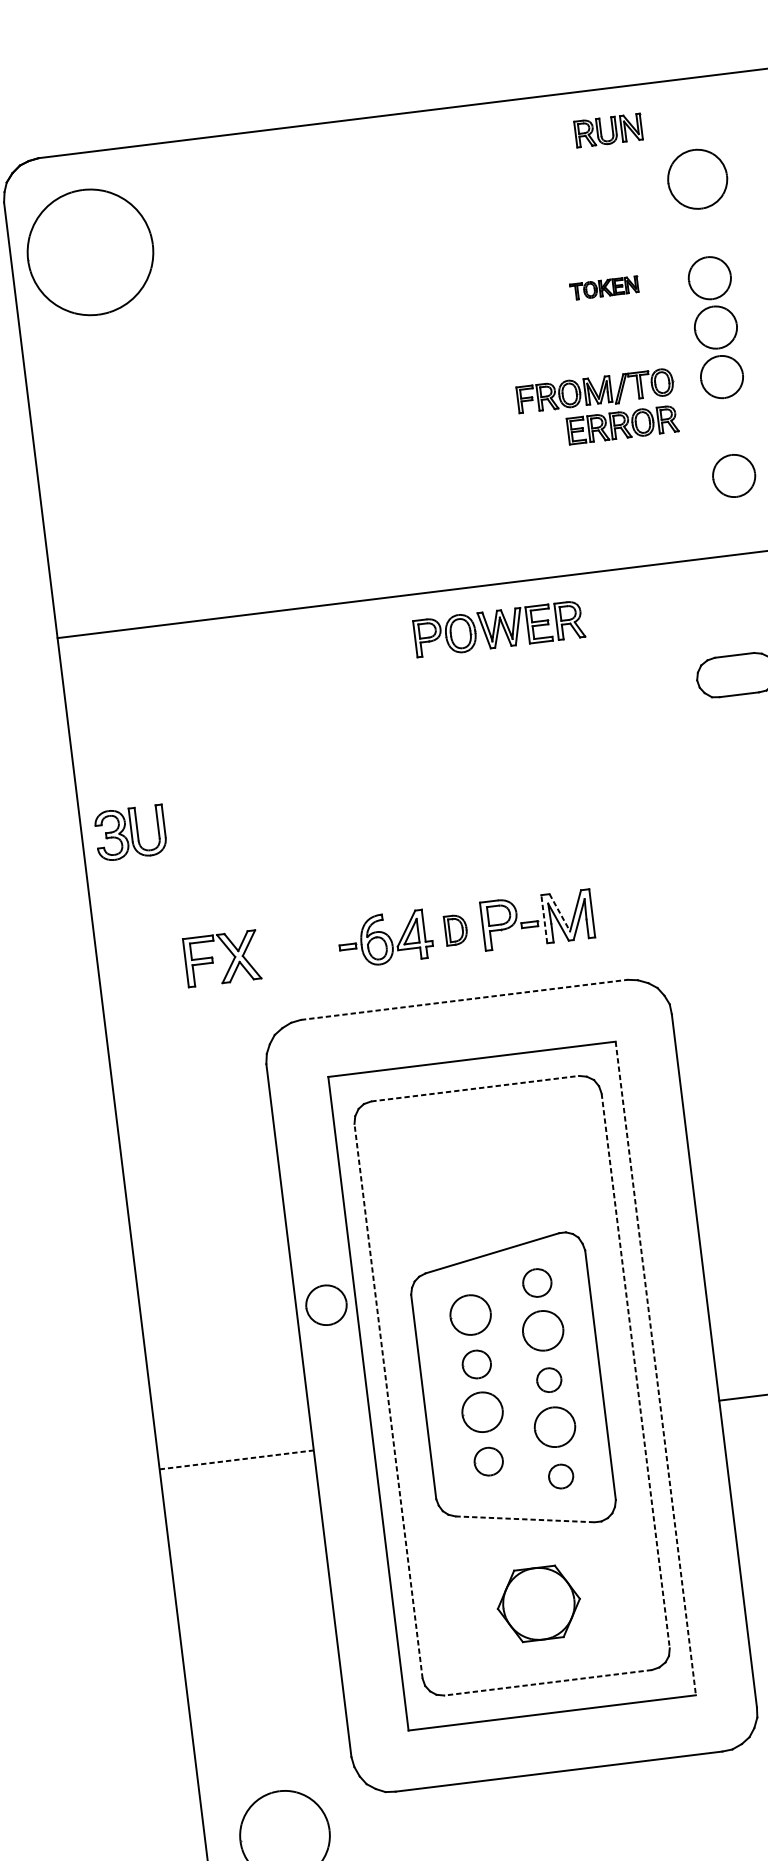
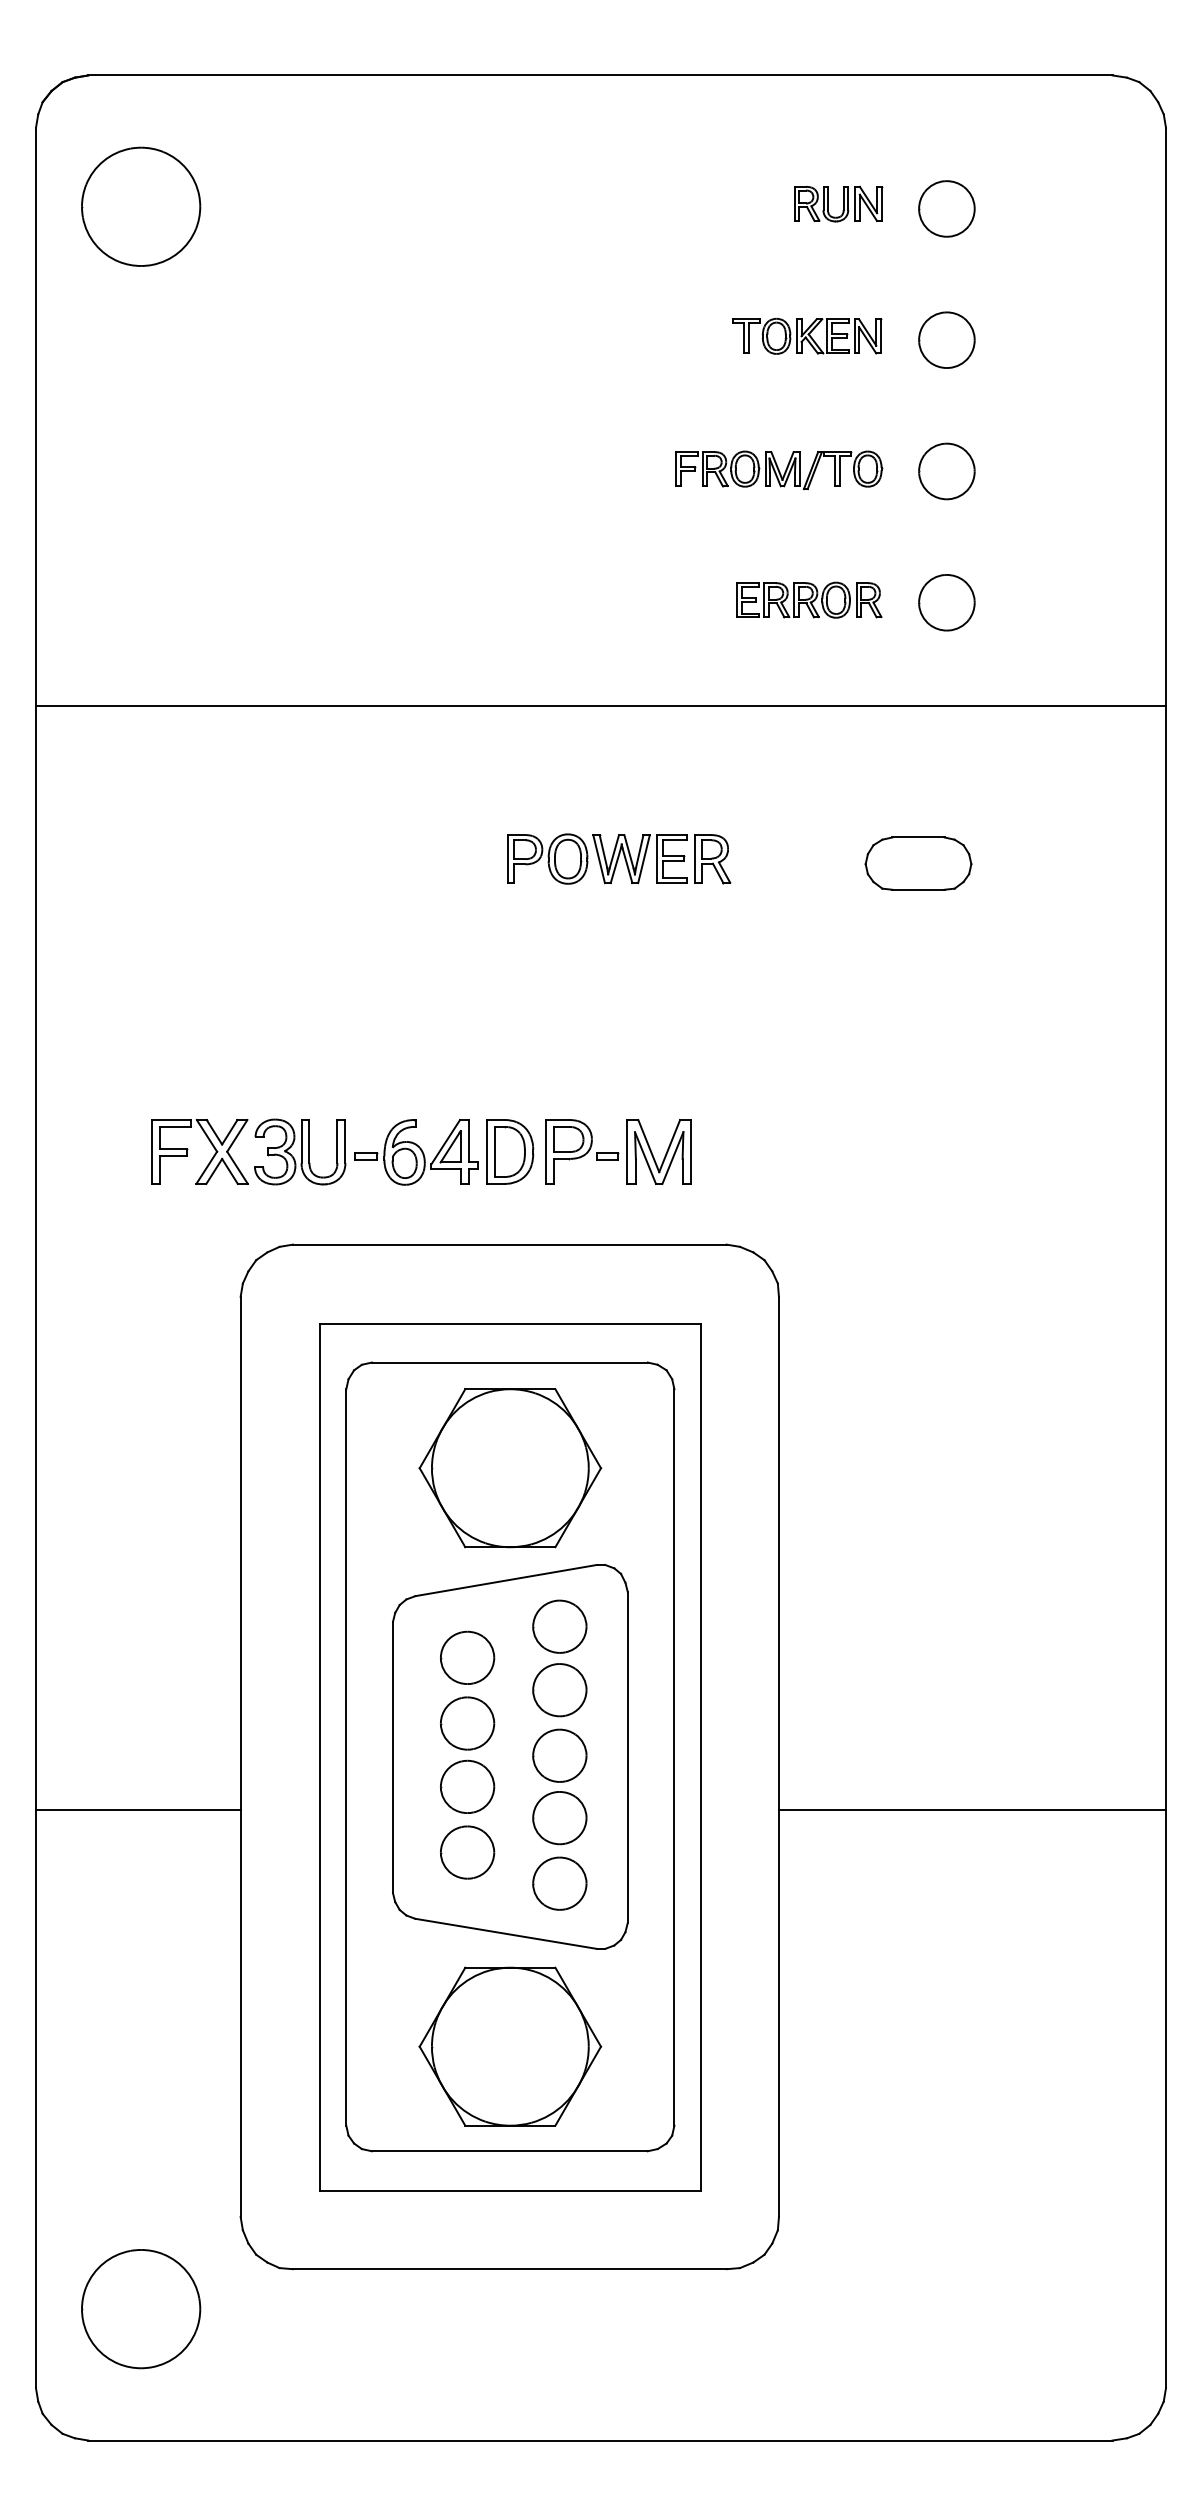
part: (608, 130) -> (838, 203), moved
part: (697, 179) -> (946, 208), size x0.71
part: (90, 251) -> (141, 206), size x0.71
part: (604, 288) -> (807, 336), size x1.67
part: (715, 327) -> (946, 405), removed
part: (622, 424) -> (809, 599), moved
part: (499, 628) -> (619, 858), moved
part: (130, 832) -> (300, 1151), moved
line: (559, 913) -> (648, 1146), dashed -> solid
line: (544, 918) -> (627, 1151), dashed -> solid
part: (456, 929) -> (510, 1151), size x1.67
line: (464, 999) -> (509, 1244), dashed -> solid
line: (474, 1088) -> (509, 1362), dashed -> solid
part: (485, 1168) -> (510, 1468), added
part: (537, 1282) -> (559, 1626), size x1.43
part: (326, 1304) -> (280, 1621), removed
part: (476, 1364) -> (467, 1723), size x1.43
line: (656, 1368) -> (701, 1757), dashed -> solid
line: (635, 1370) -> (674, 1757), dashed -> solid
part: (548, 1380) -> (559, 1755), size x1.67
line: (388, 1400) -> (346, 1756), dashed -> solid
line: (236, 1459) -> (138, 1809), dashed -> solid
part: (488, 1461) -> (467, 1852), size x1.43
part: (560, 1476) -> (559, 1883), size x1.67
line: (524, 1519) -> (505, 1933), dashed -> solid
part: (538, 1603) -> (510, 2046), size x1.67
line: (547, 1682) -> (509, 2151), dashed -> solid

